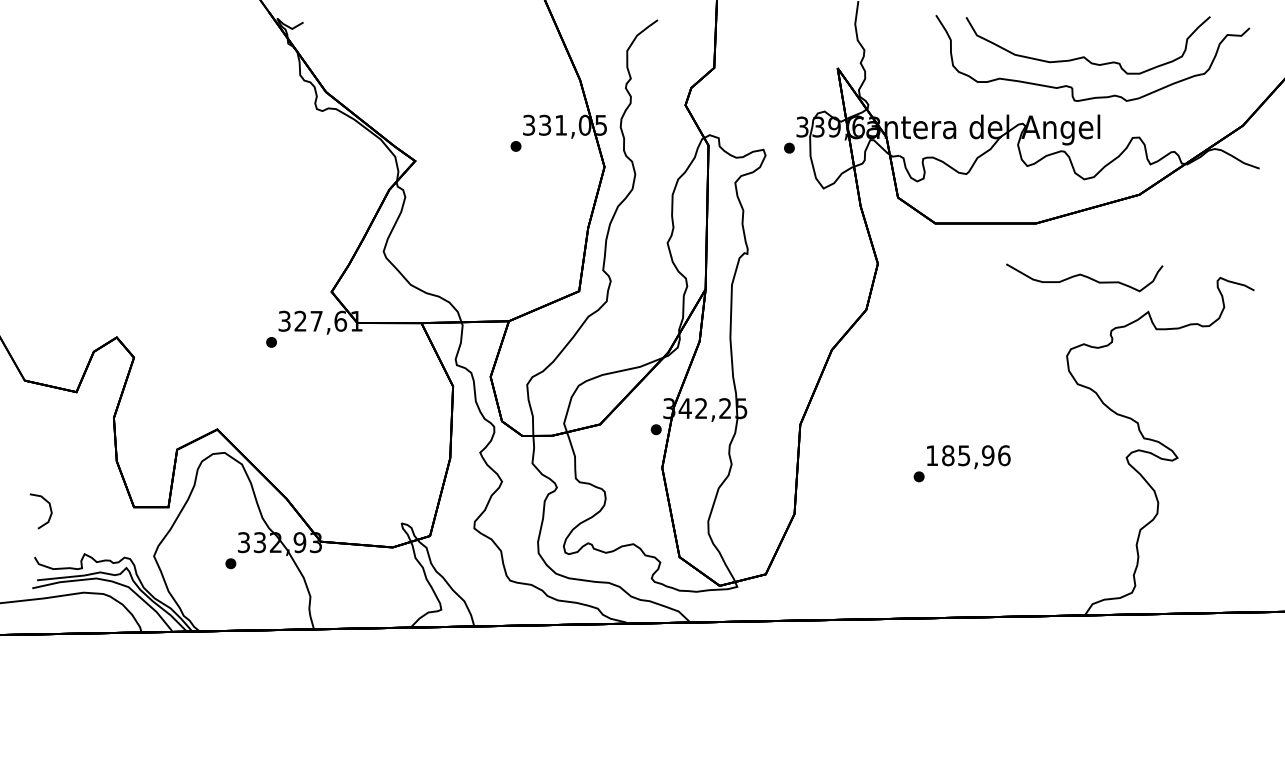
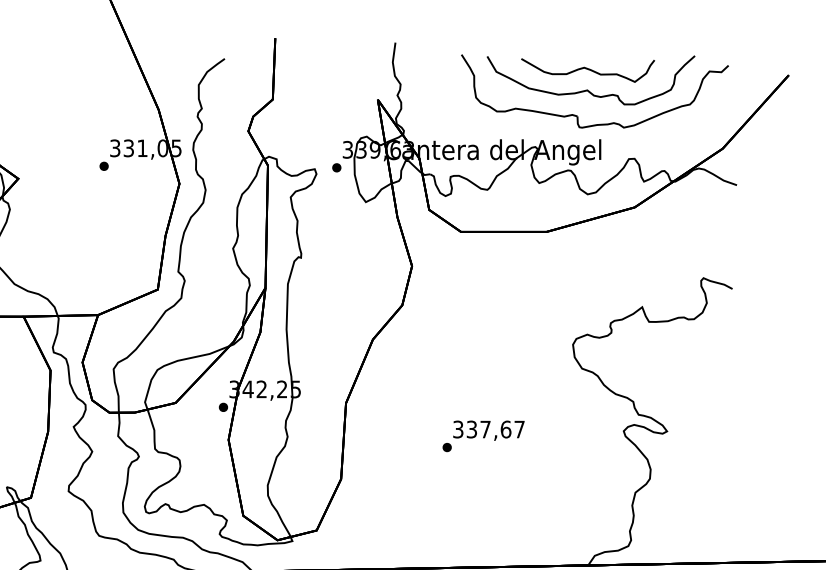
curve: (1084, 277) -> (587, 70), moved
text: (968, 455) -> (489, 429), 185,96 -> 337,67

